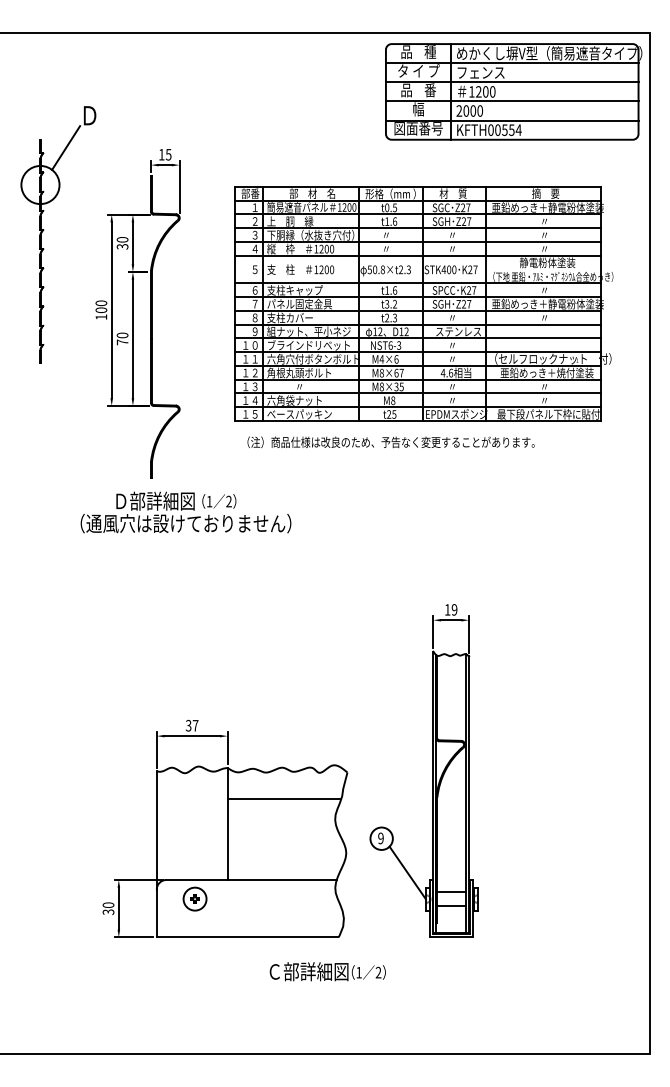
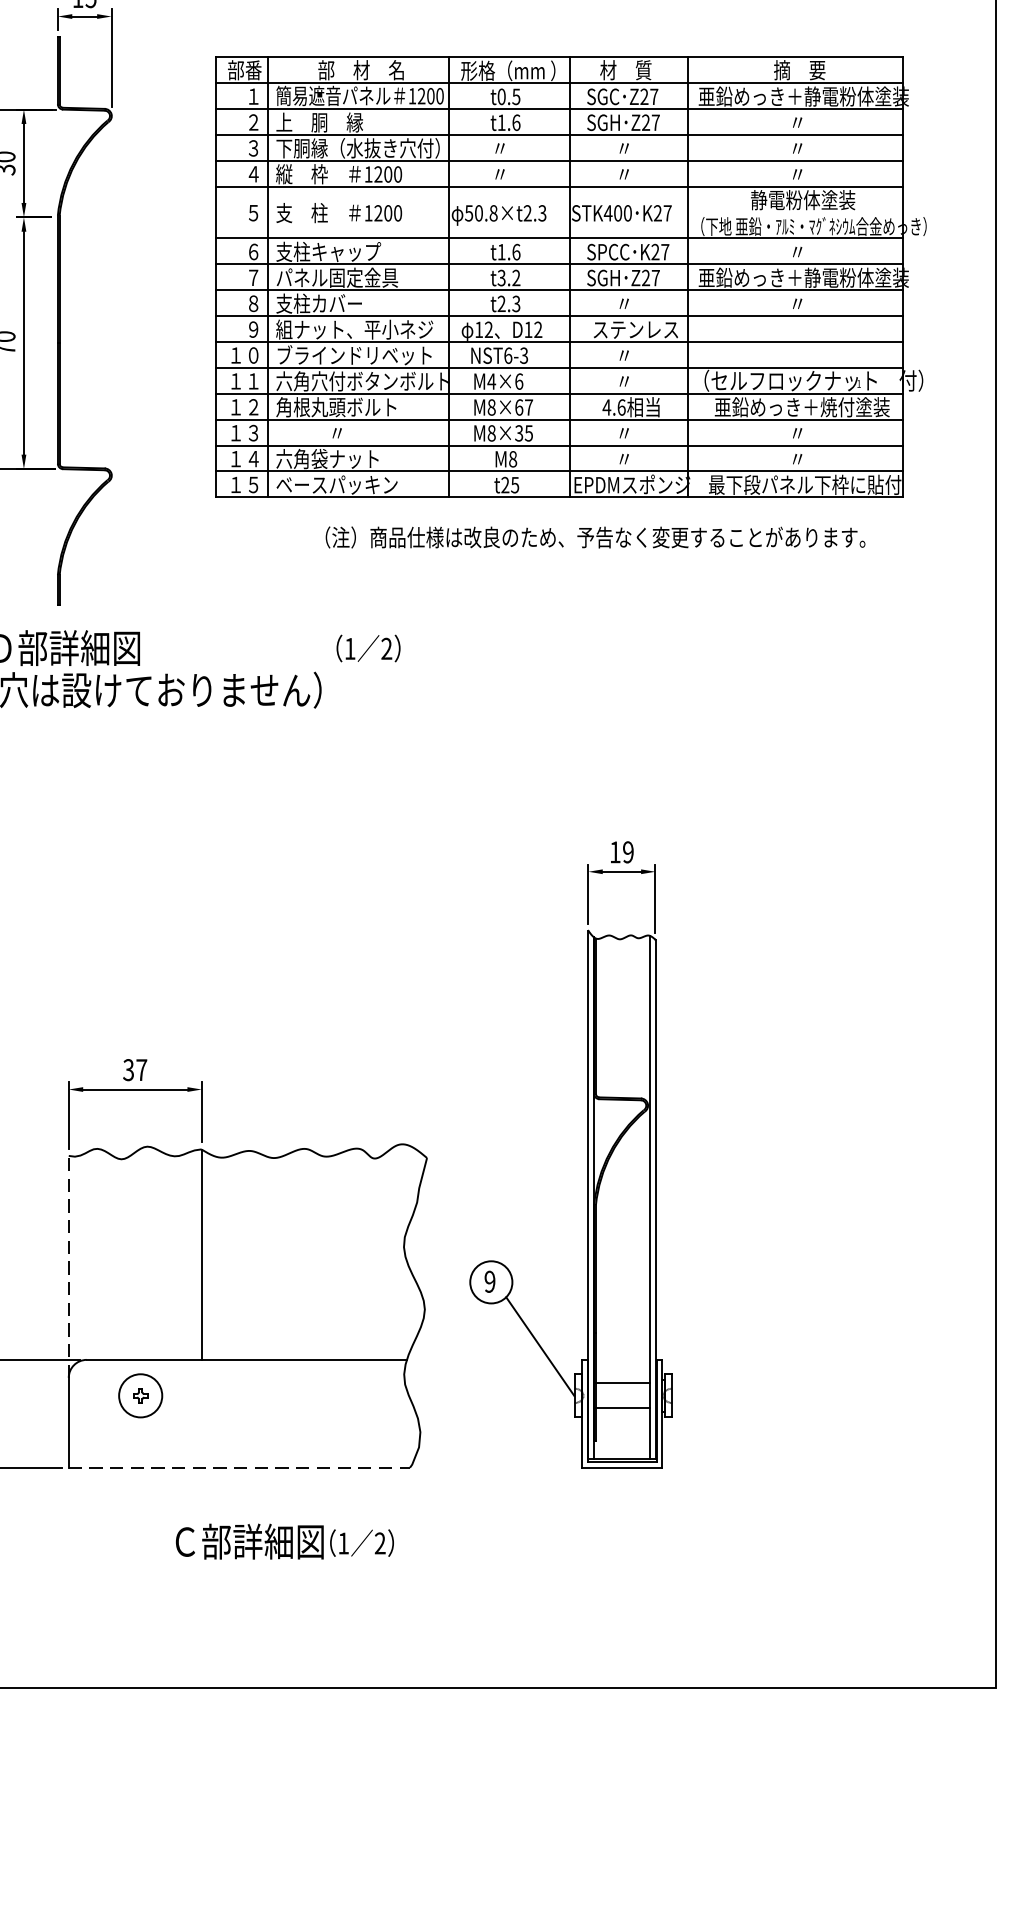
text: (390, 442) -> (594, 537), moved
text: (219, 501) -> (368, 648), moved
line: (284, 798) -> (308, 1206), removed
line: (156, 830) -> (68, 1266), solid -> dashed
line: (247, 937) -> (239, 1467), solid -> dashed
text: (327, 971) -> (284, 1541), moved

